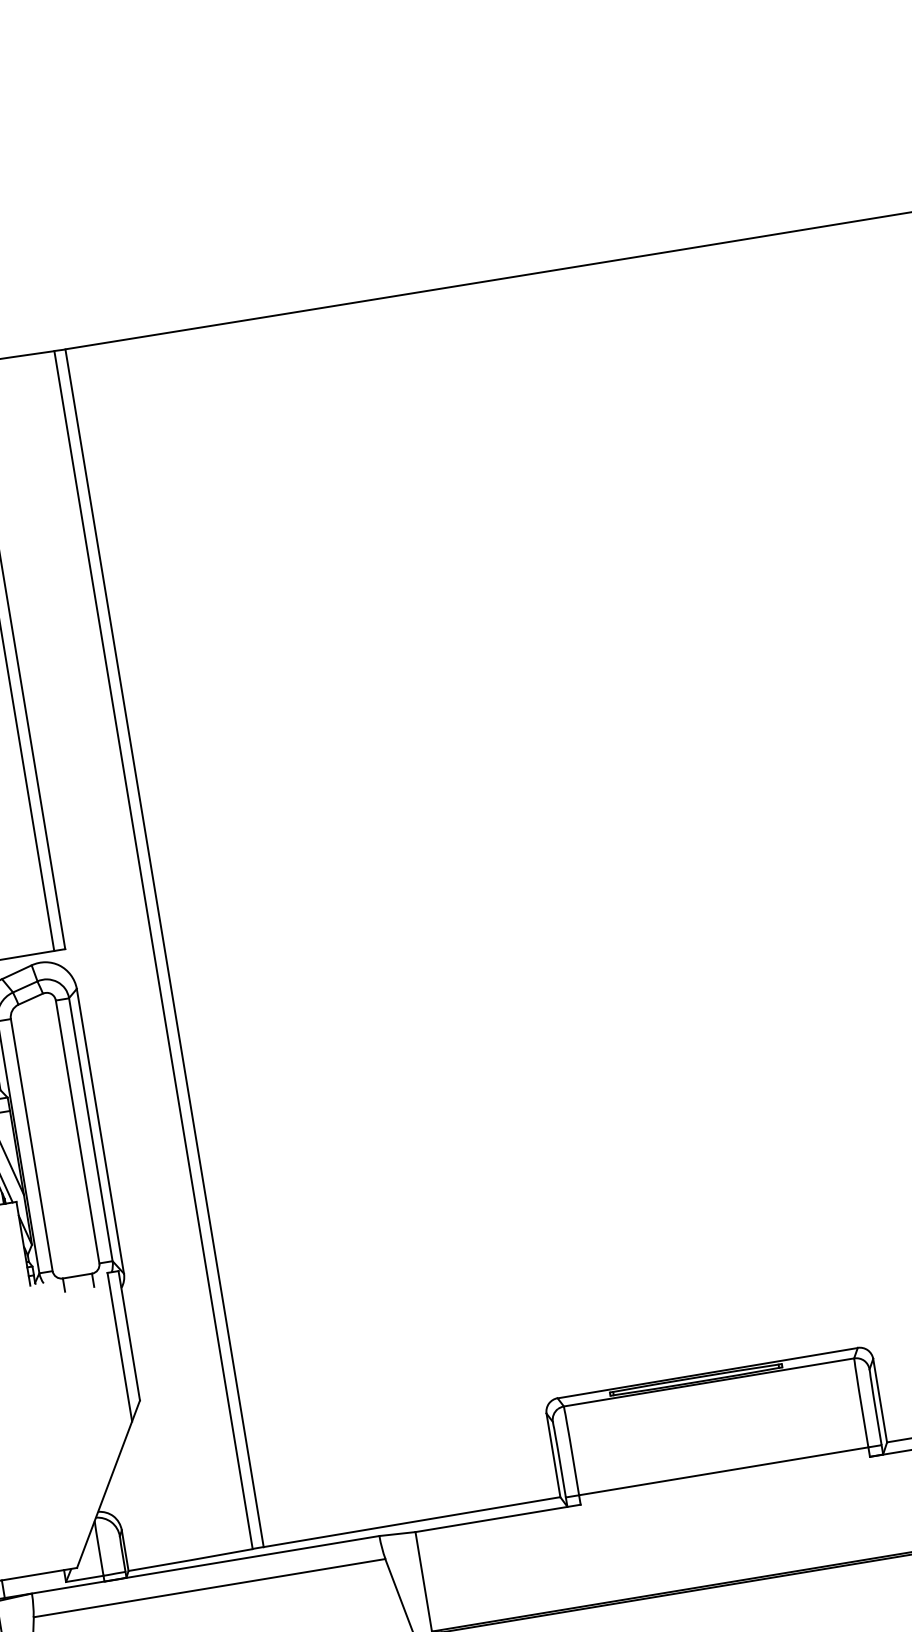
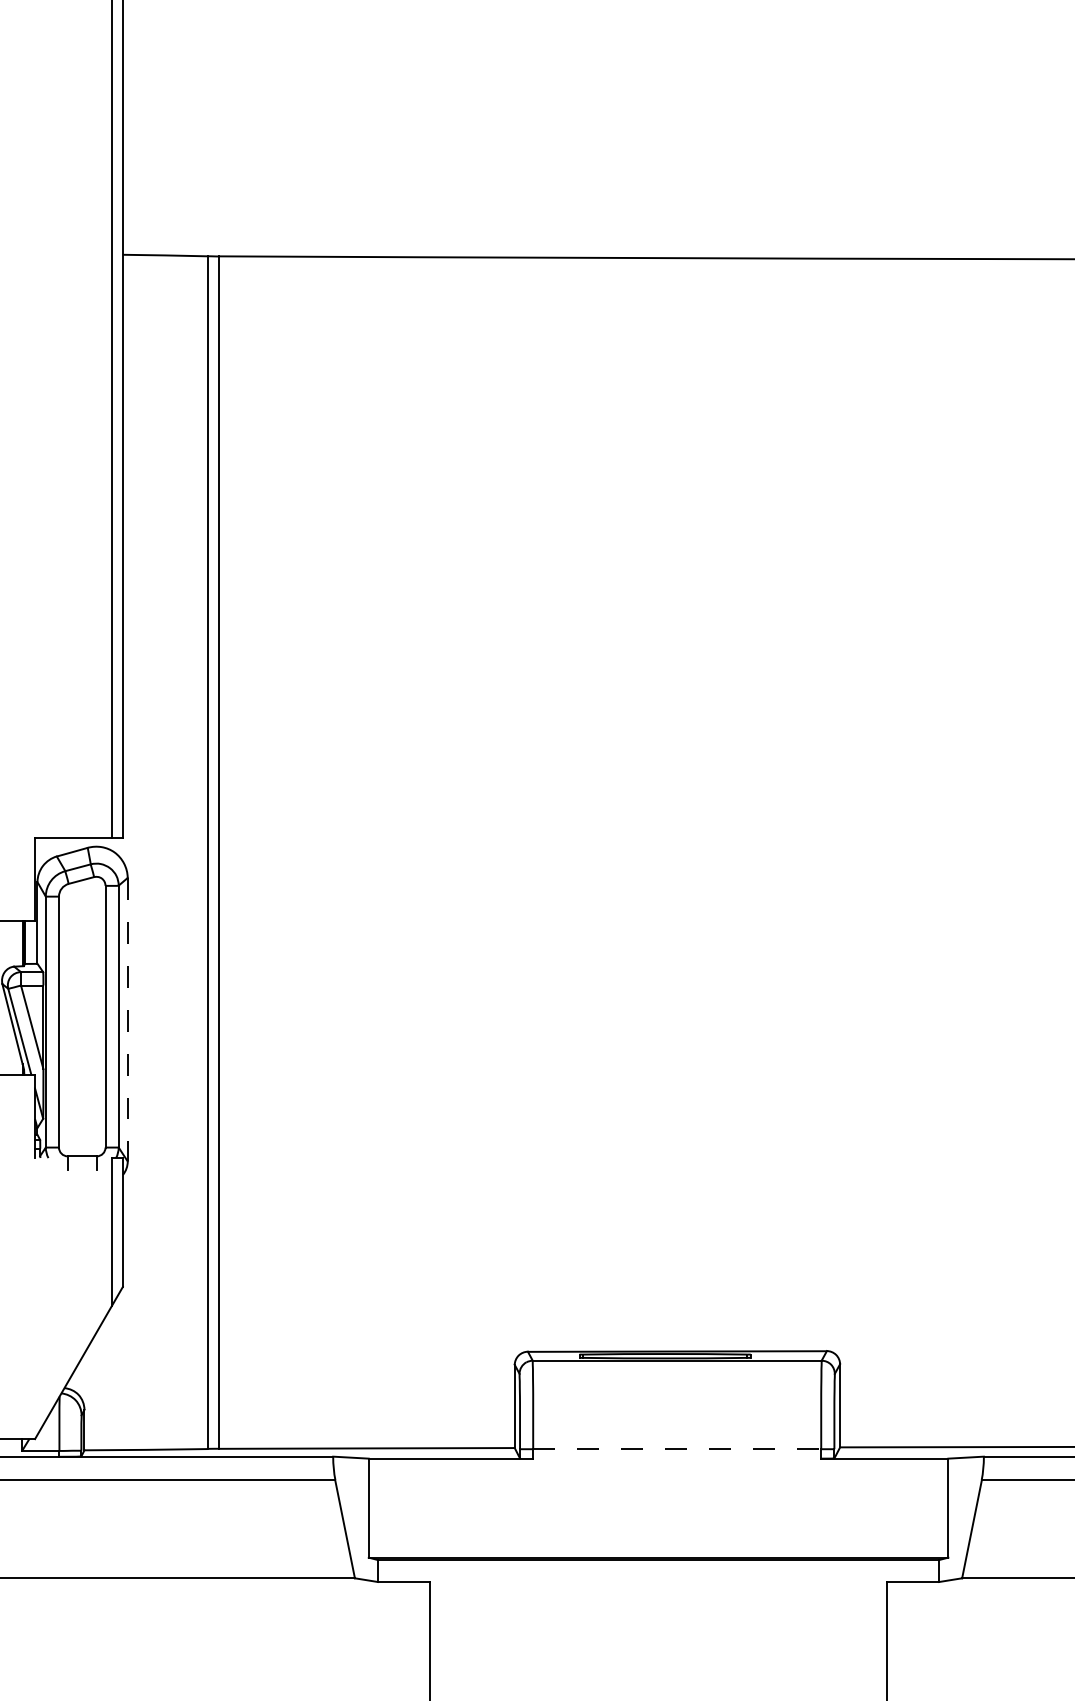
line: (100, 1131) -> (127, 1019), solid -> dashed
line: (724, 1471) -> (677, 1449), solid -> dashed

